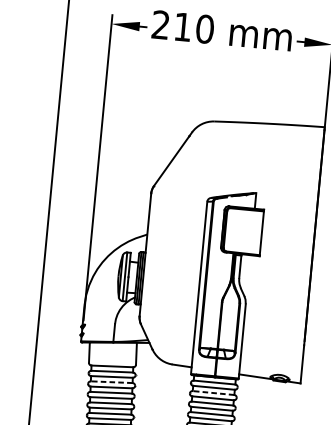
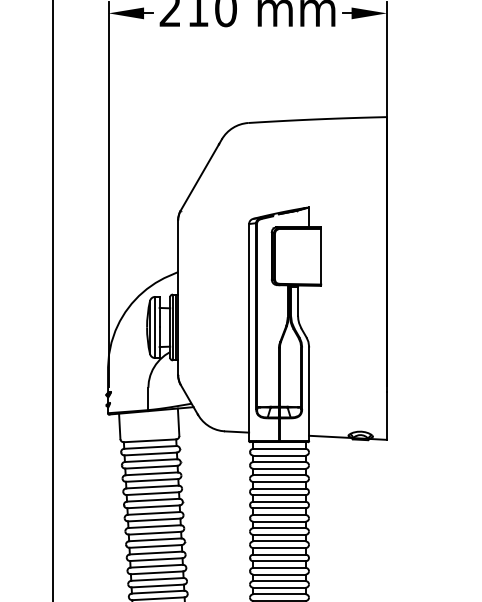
line: (111, 382) -> (150, 460), dashed -> solid
line: (213, 393) -> (279, 462), dashed -> solid

